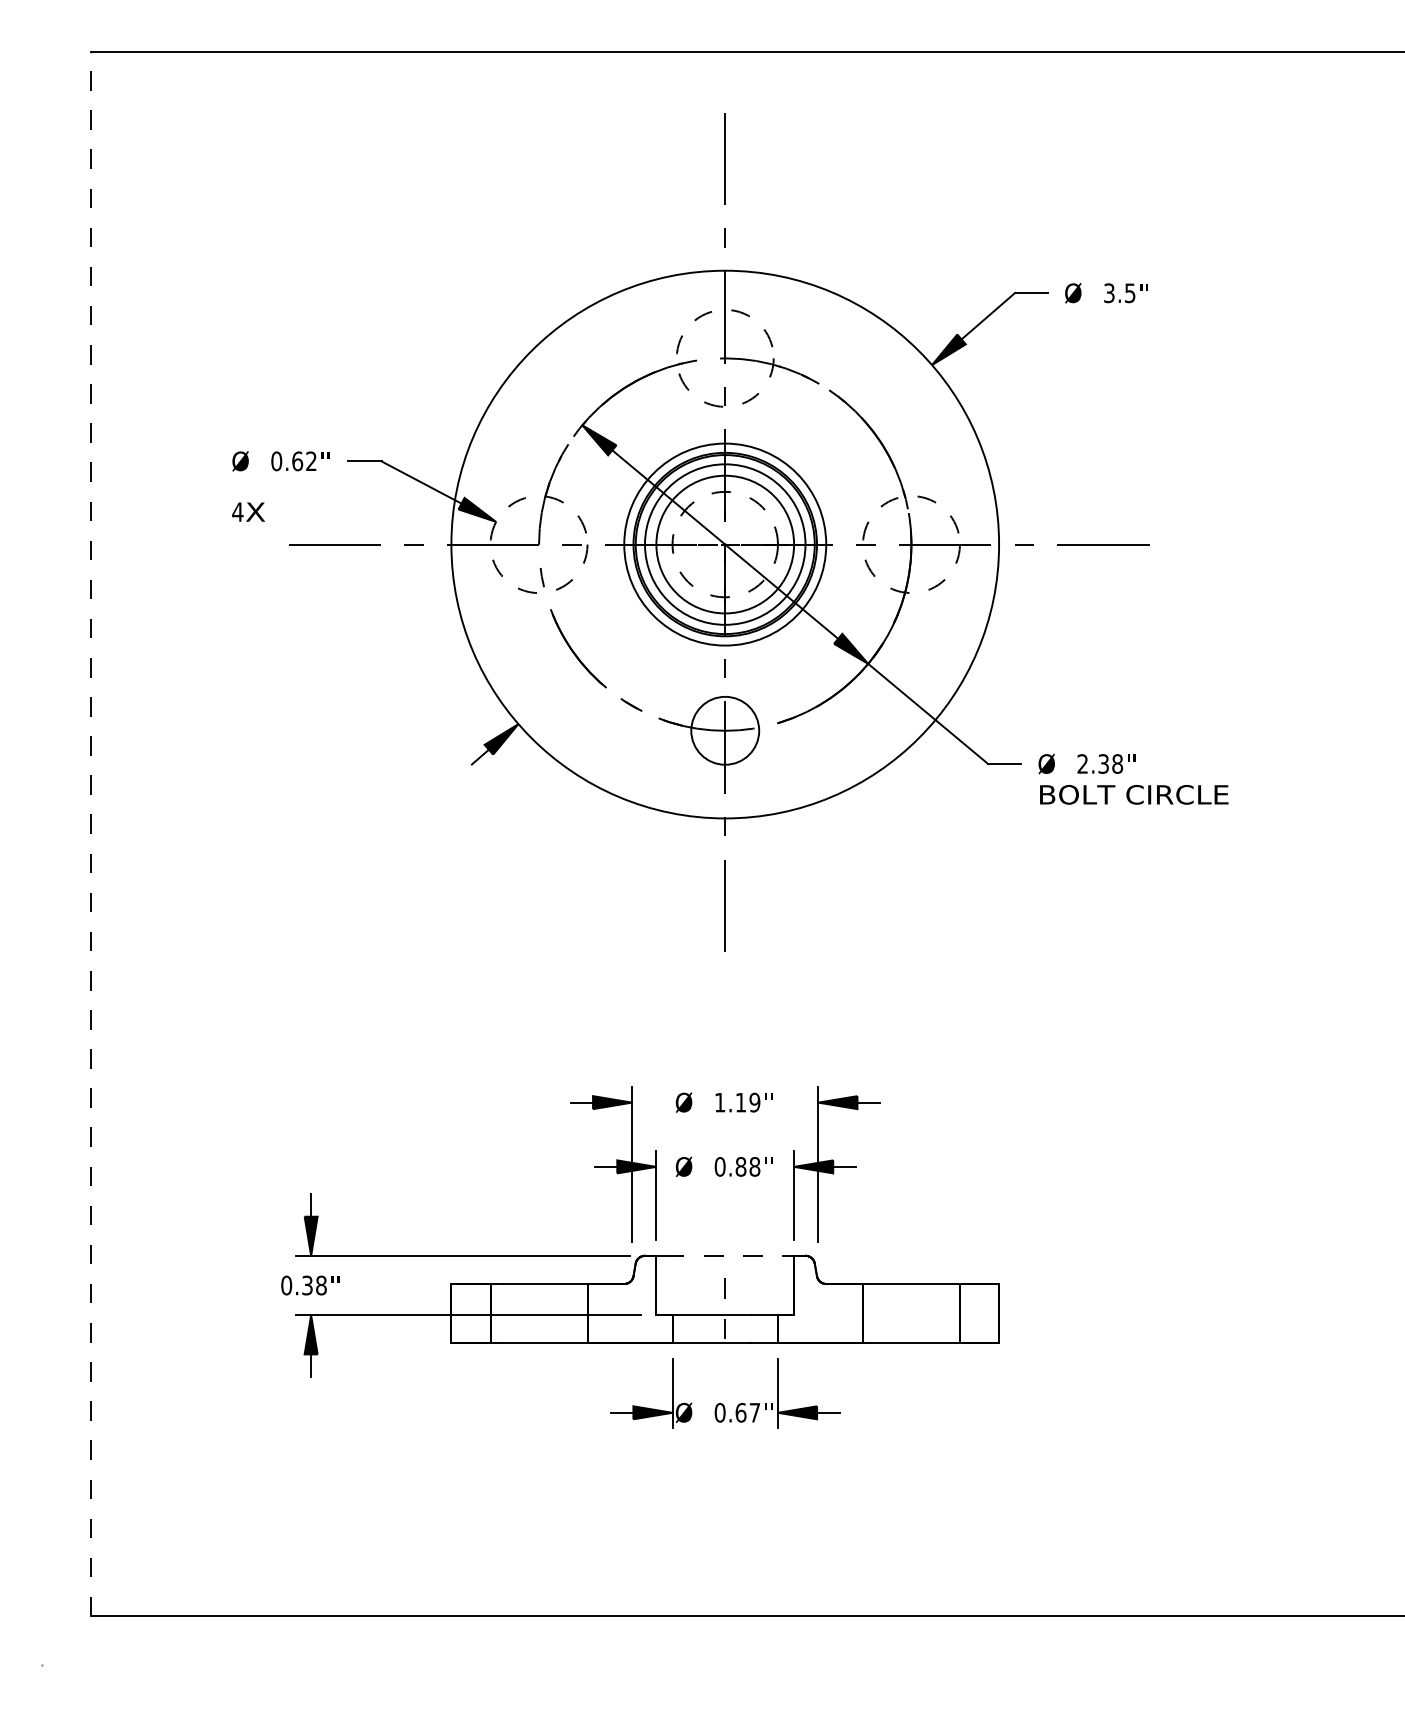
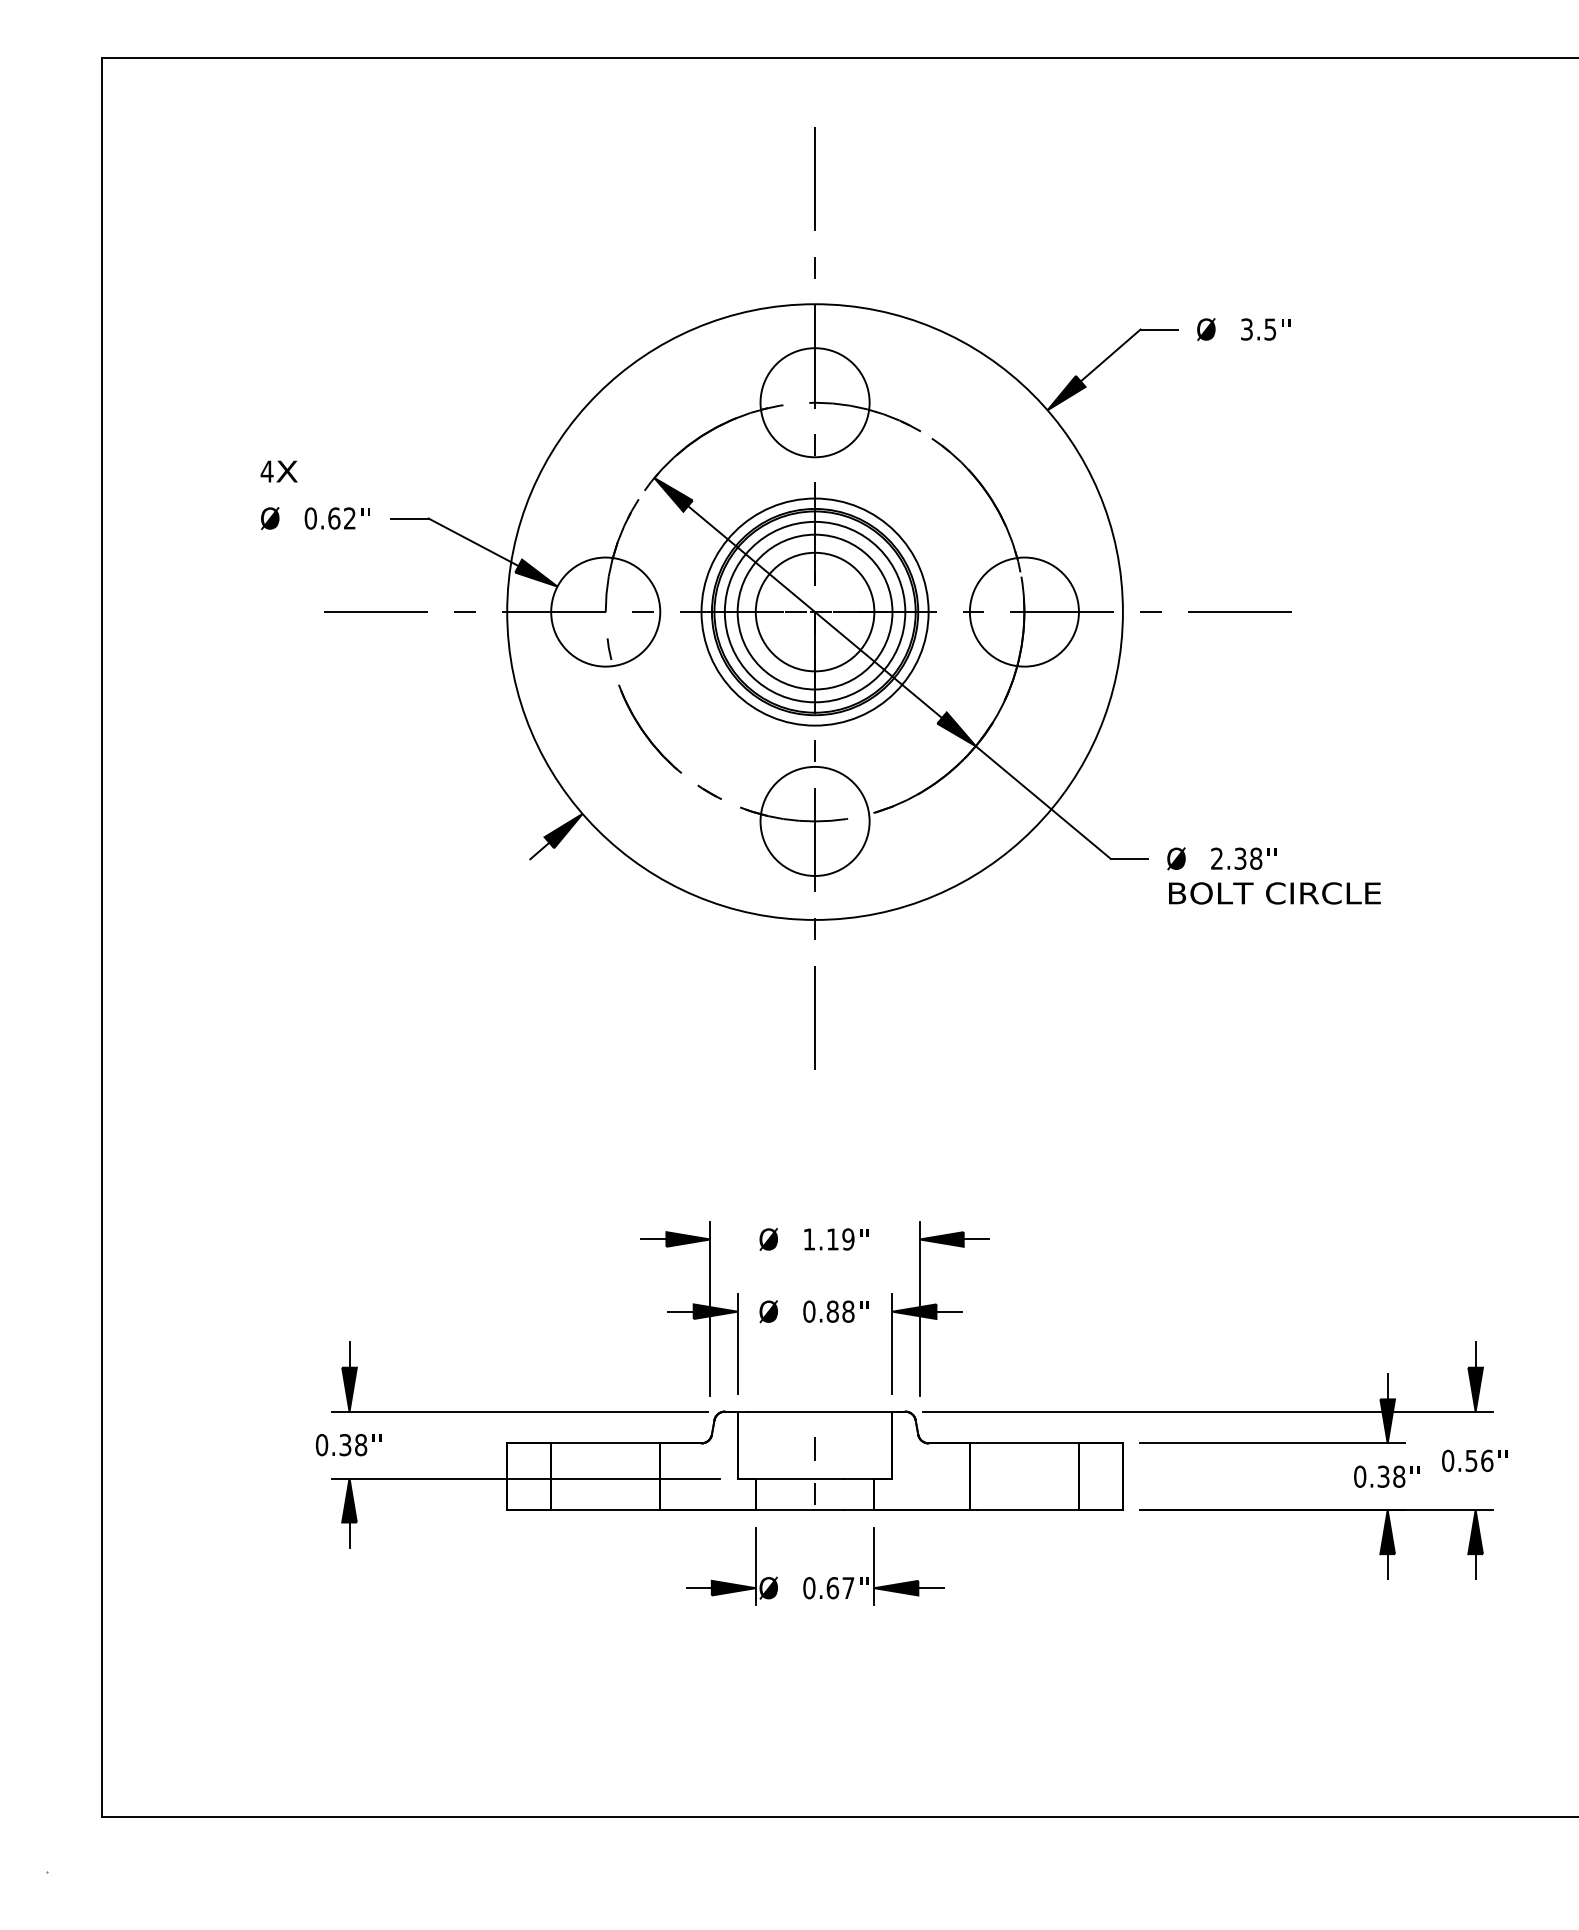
circle: (724, 358) -> (814, 402), dashed -> solid
text: (247, 512) -> (278, 471), moved
circle: (538, 544) -> (605, 611), dashed -> solid
circle: (724, 544) -> (814, 611), dashed -> solid
circle: (910, 544) -> (1023, 611), dashed -> solid
circle: (724, 729) -> (814, 820), size x1.43
line: (91, 834) -> (102, 937), dashed -> solid
line: (729, 1255) -> (819, 1411), dashed -> solid
part: (1080, 1284) -> (1214, 1443), added

